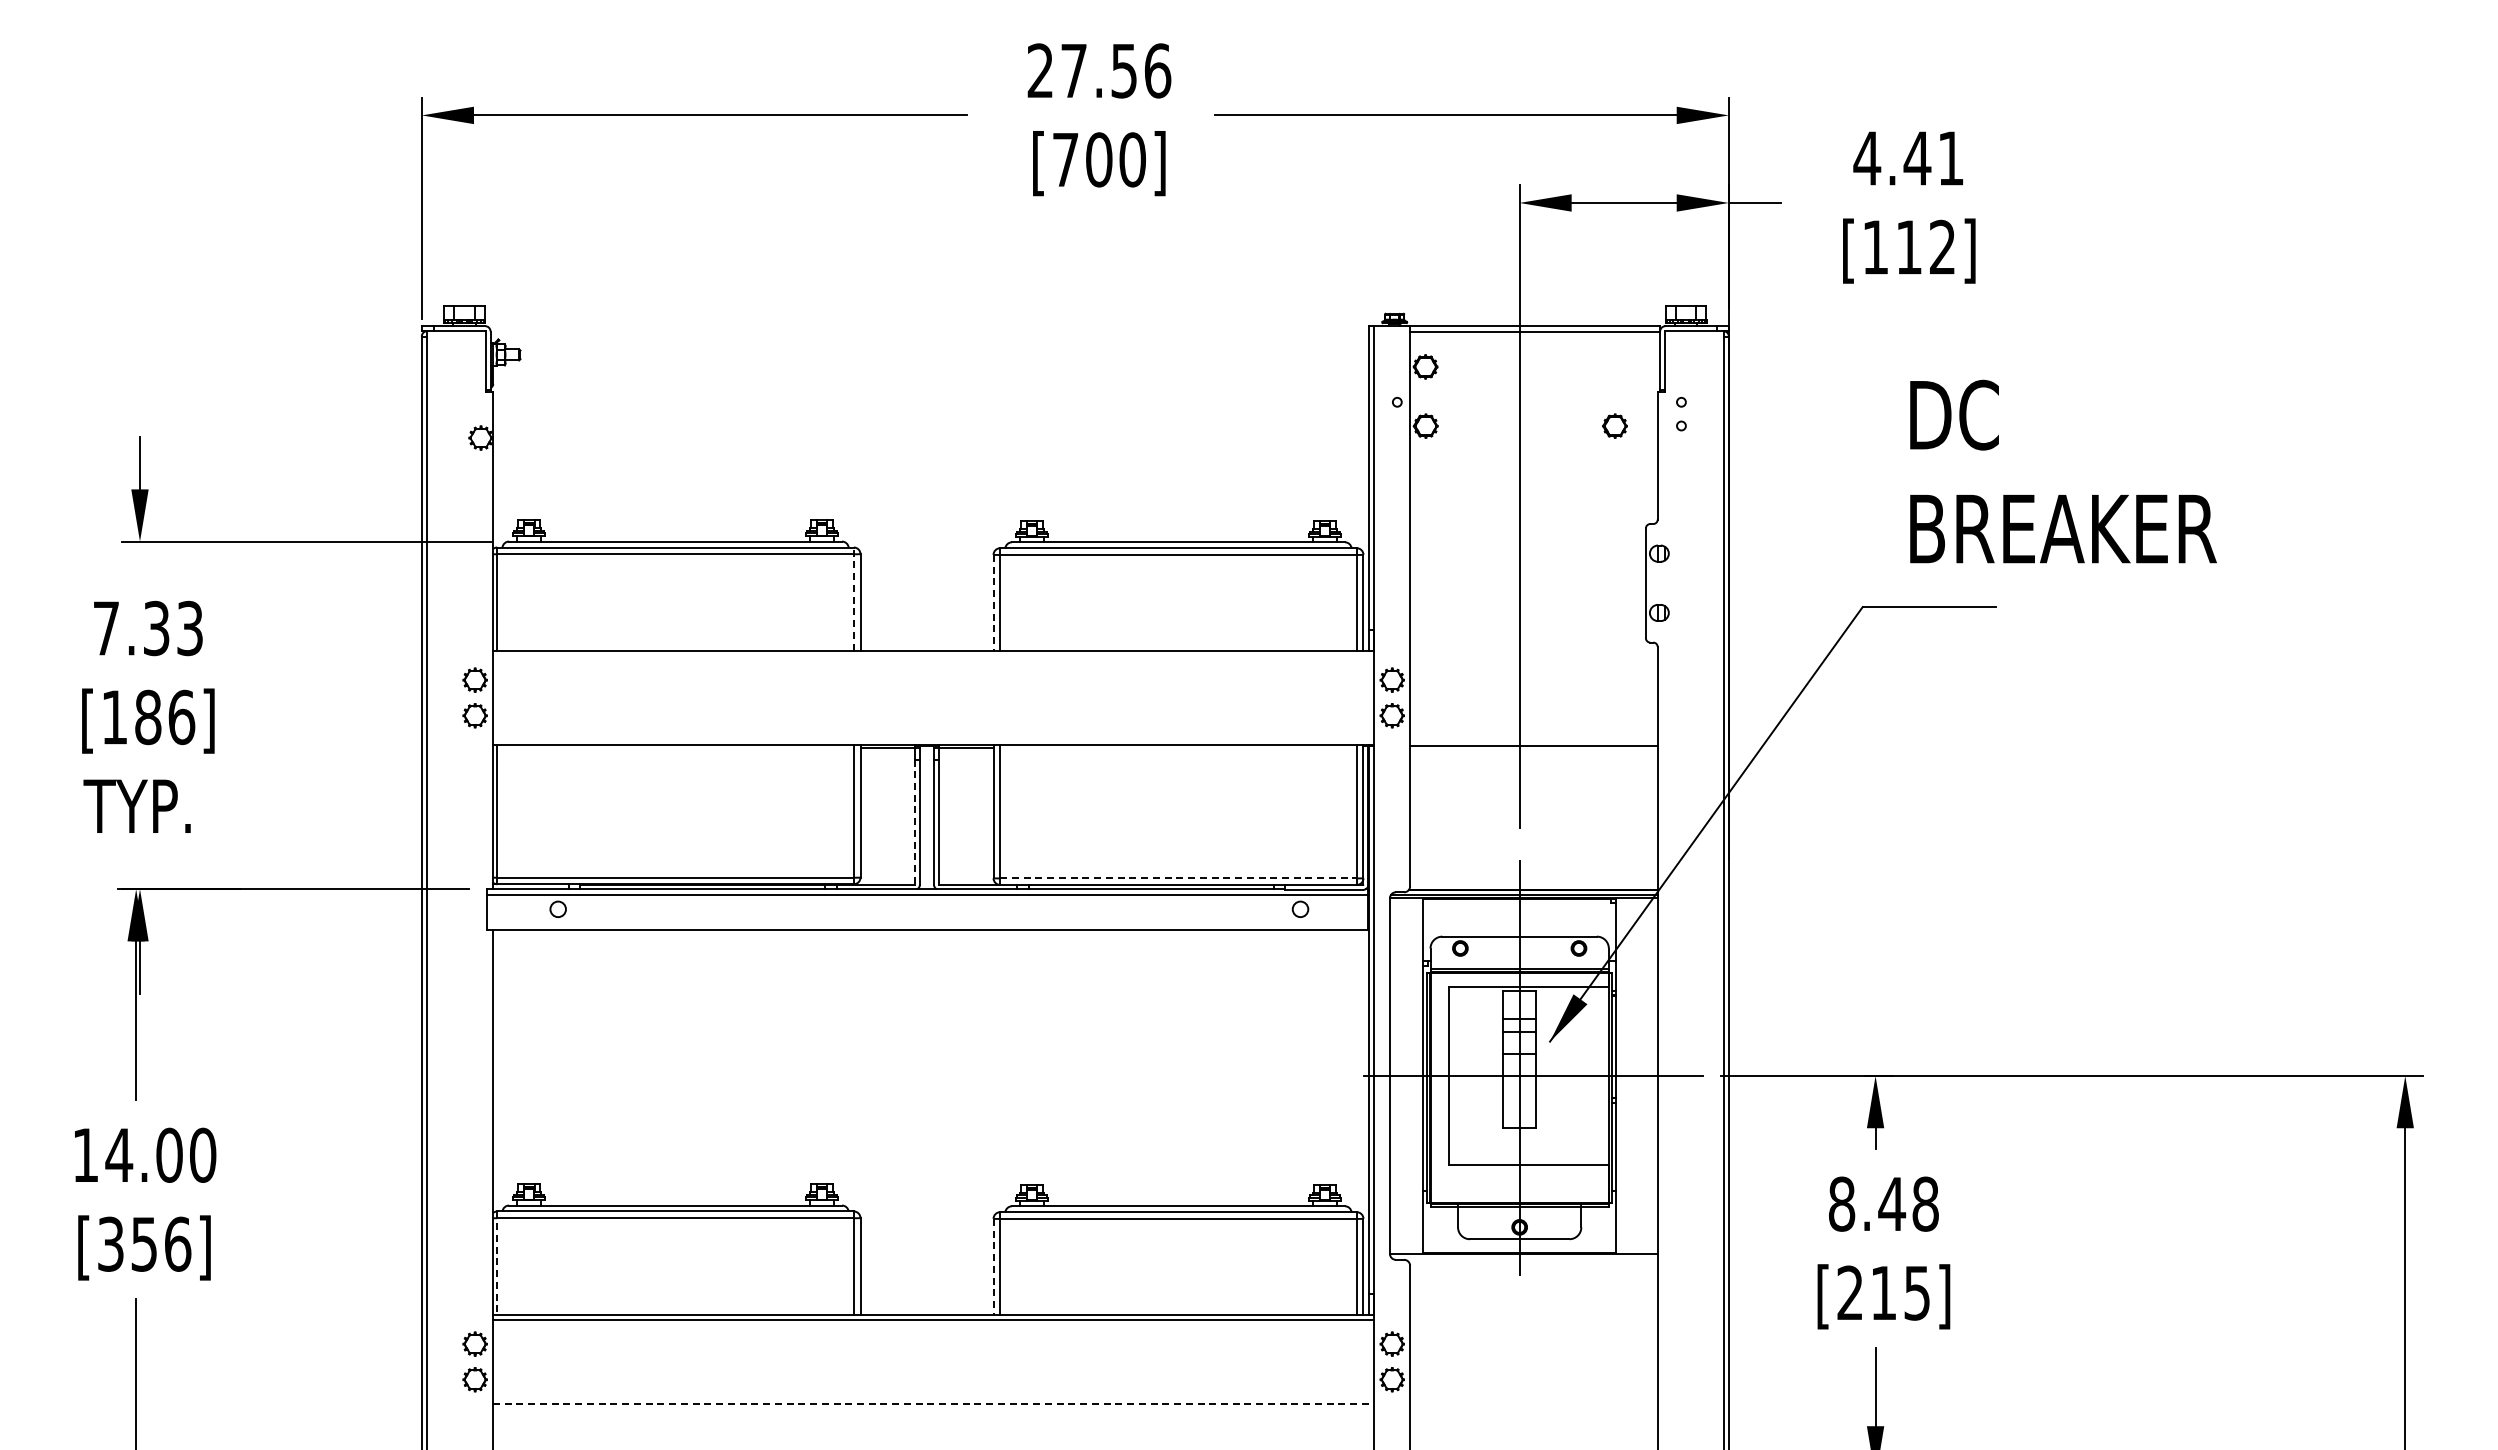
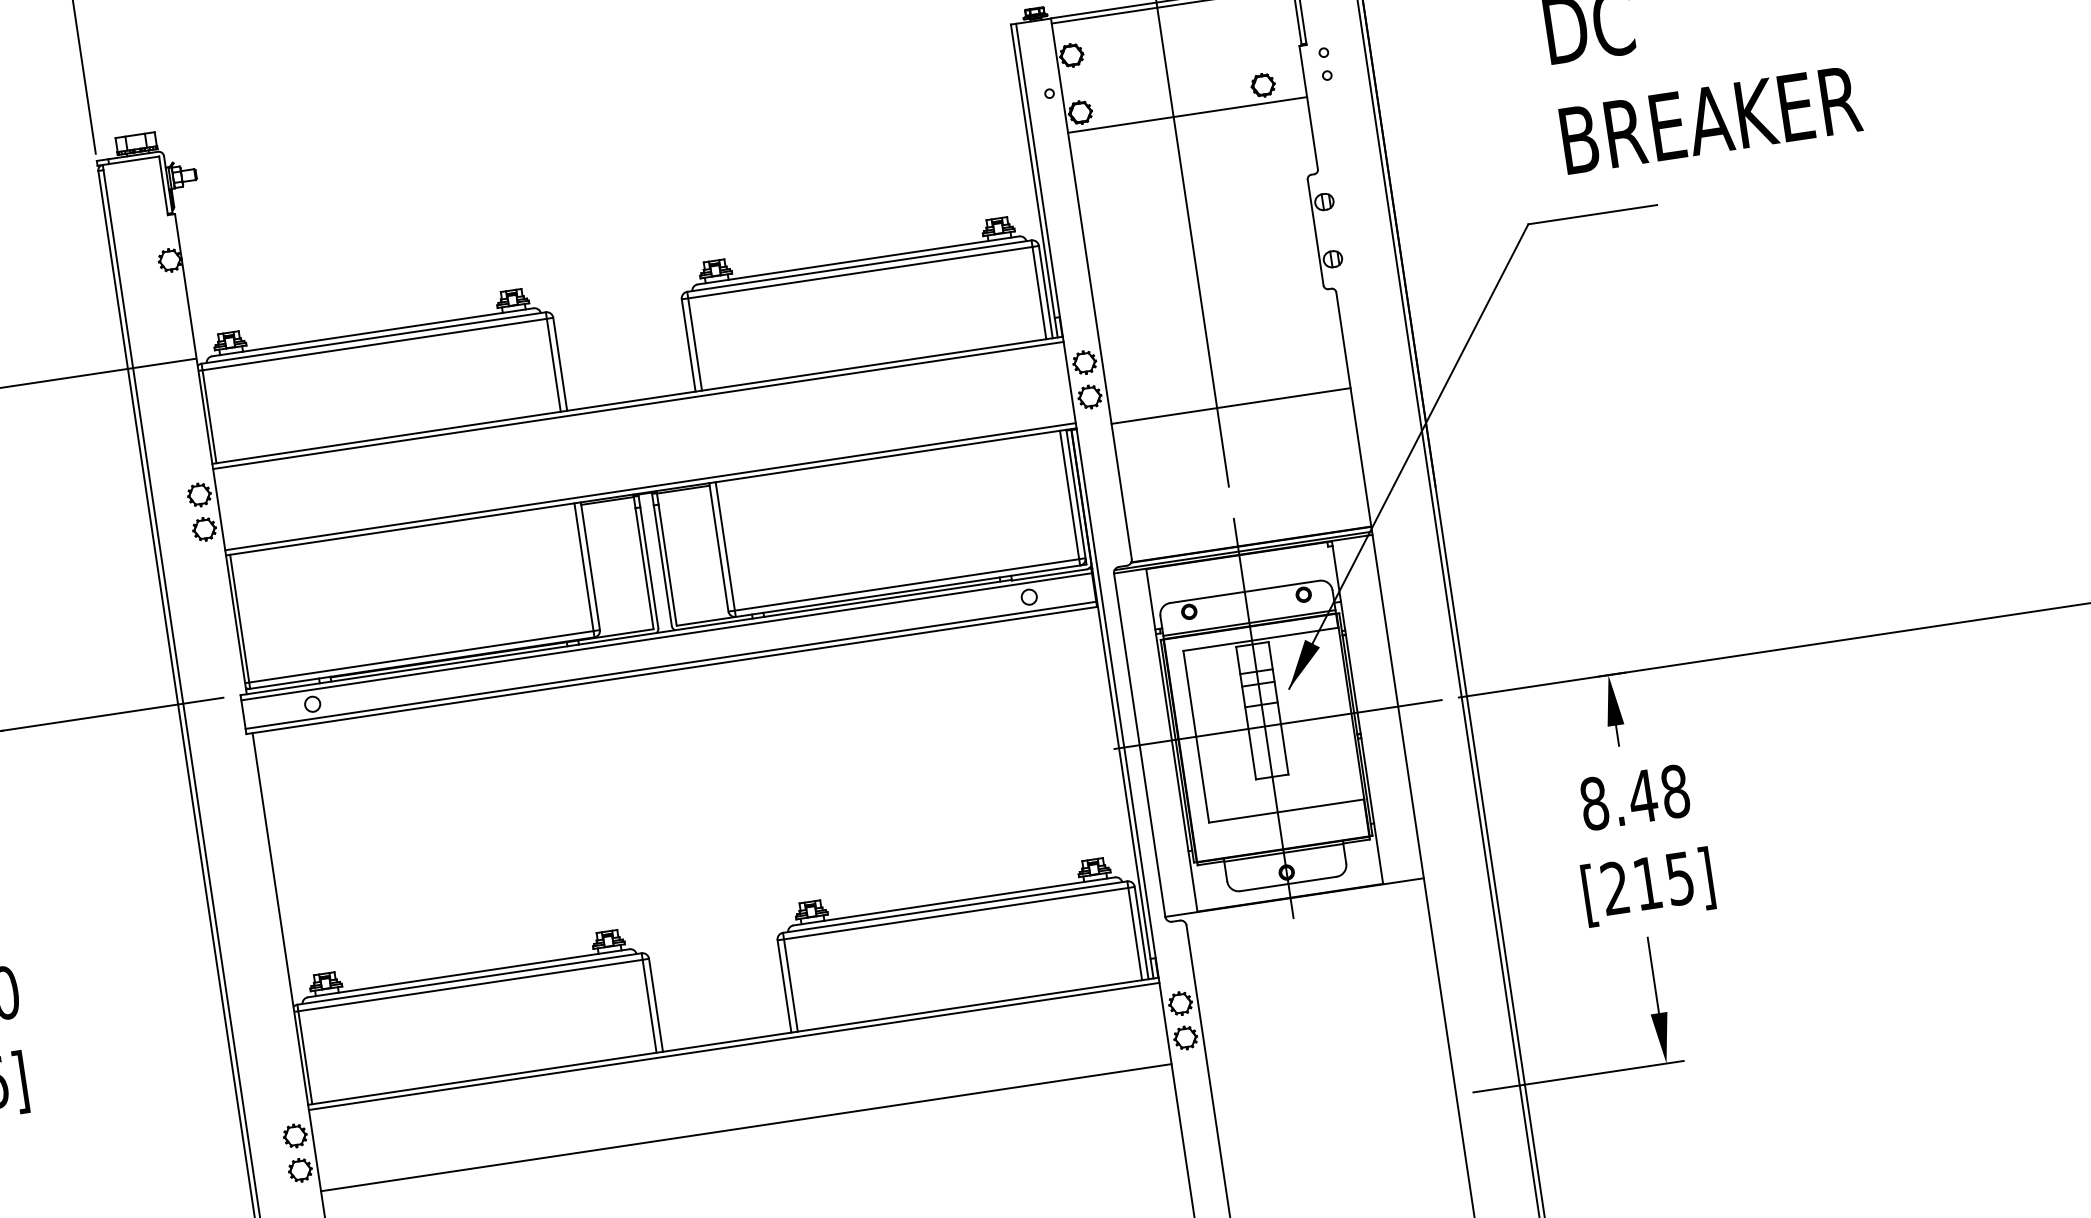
line: (1533, 444) -> (1187, 114), added
line: (853, 599) -> (553, 362), dashed -> solid
line: (993, 602) -> (688, 345), dashed -> solid
line: (932, 655) -> (637, 405), added
line: (932, 740) -> (649, 487), added
line: (915, 822) -> (645, 568), dashed -> solid
line: (1179, 878) -> (908, 584), dashed -> solid
line: (926, 924) -> (670, 665), added
line: (497, 1263) -> (305, 1054), dashed -> solid
line: (993, 1266) -> (784, 986), dashed -> solid
line: (933, 1404) -> (746, 1128), dashed -> solid

